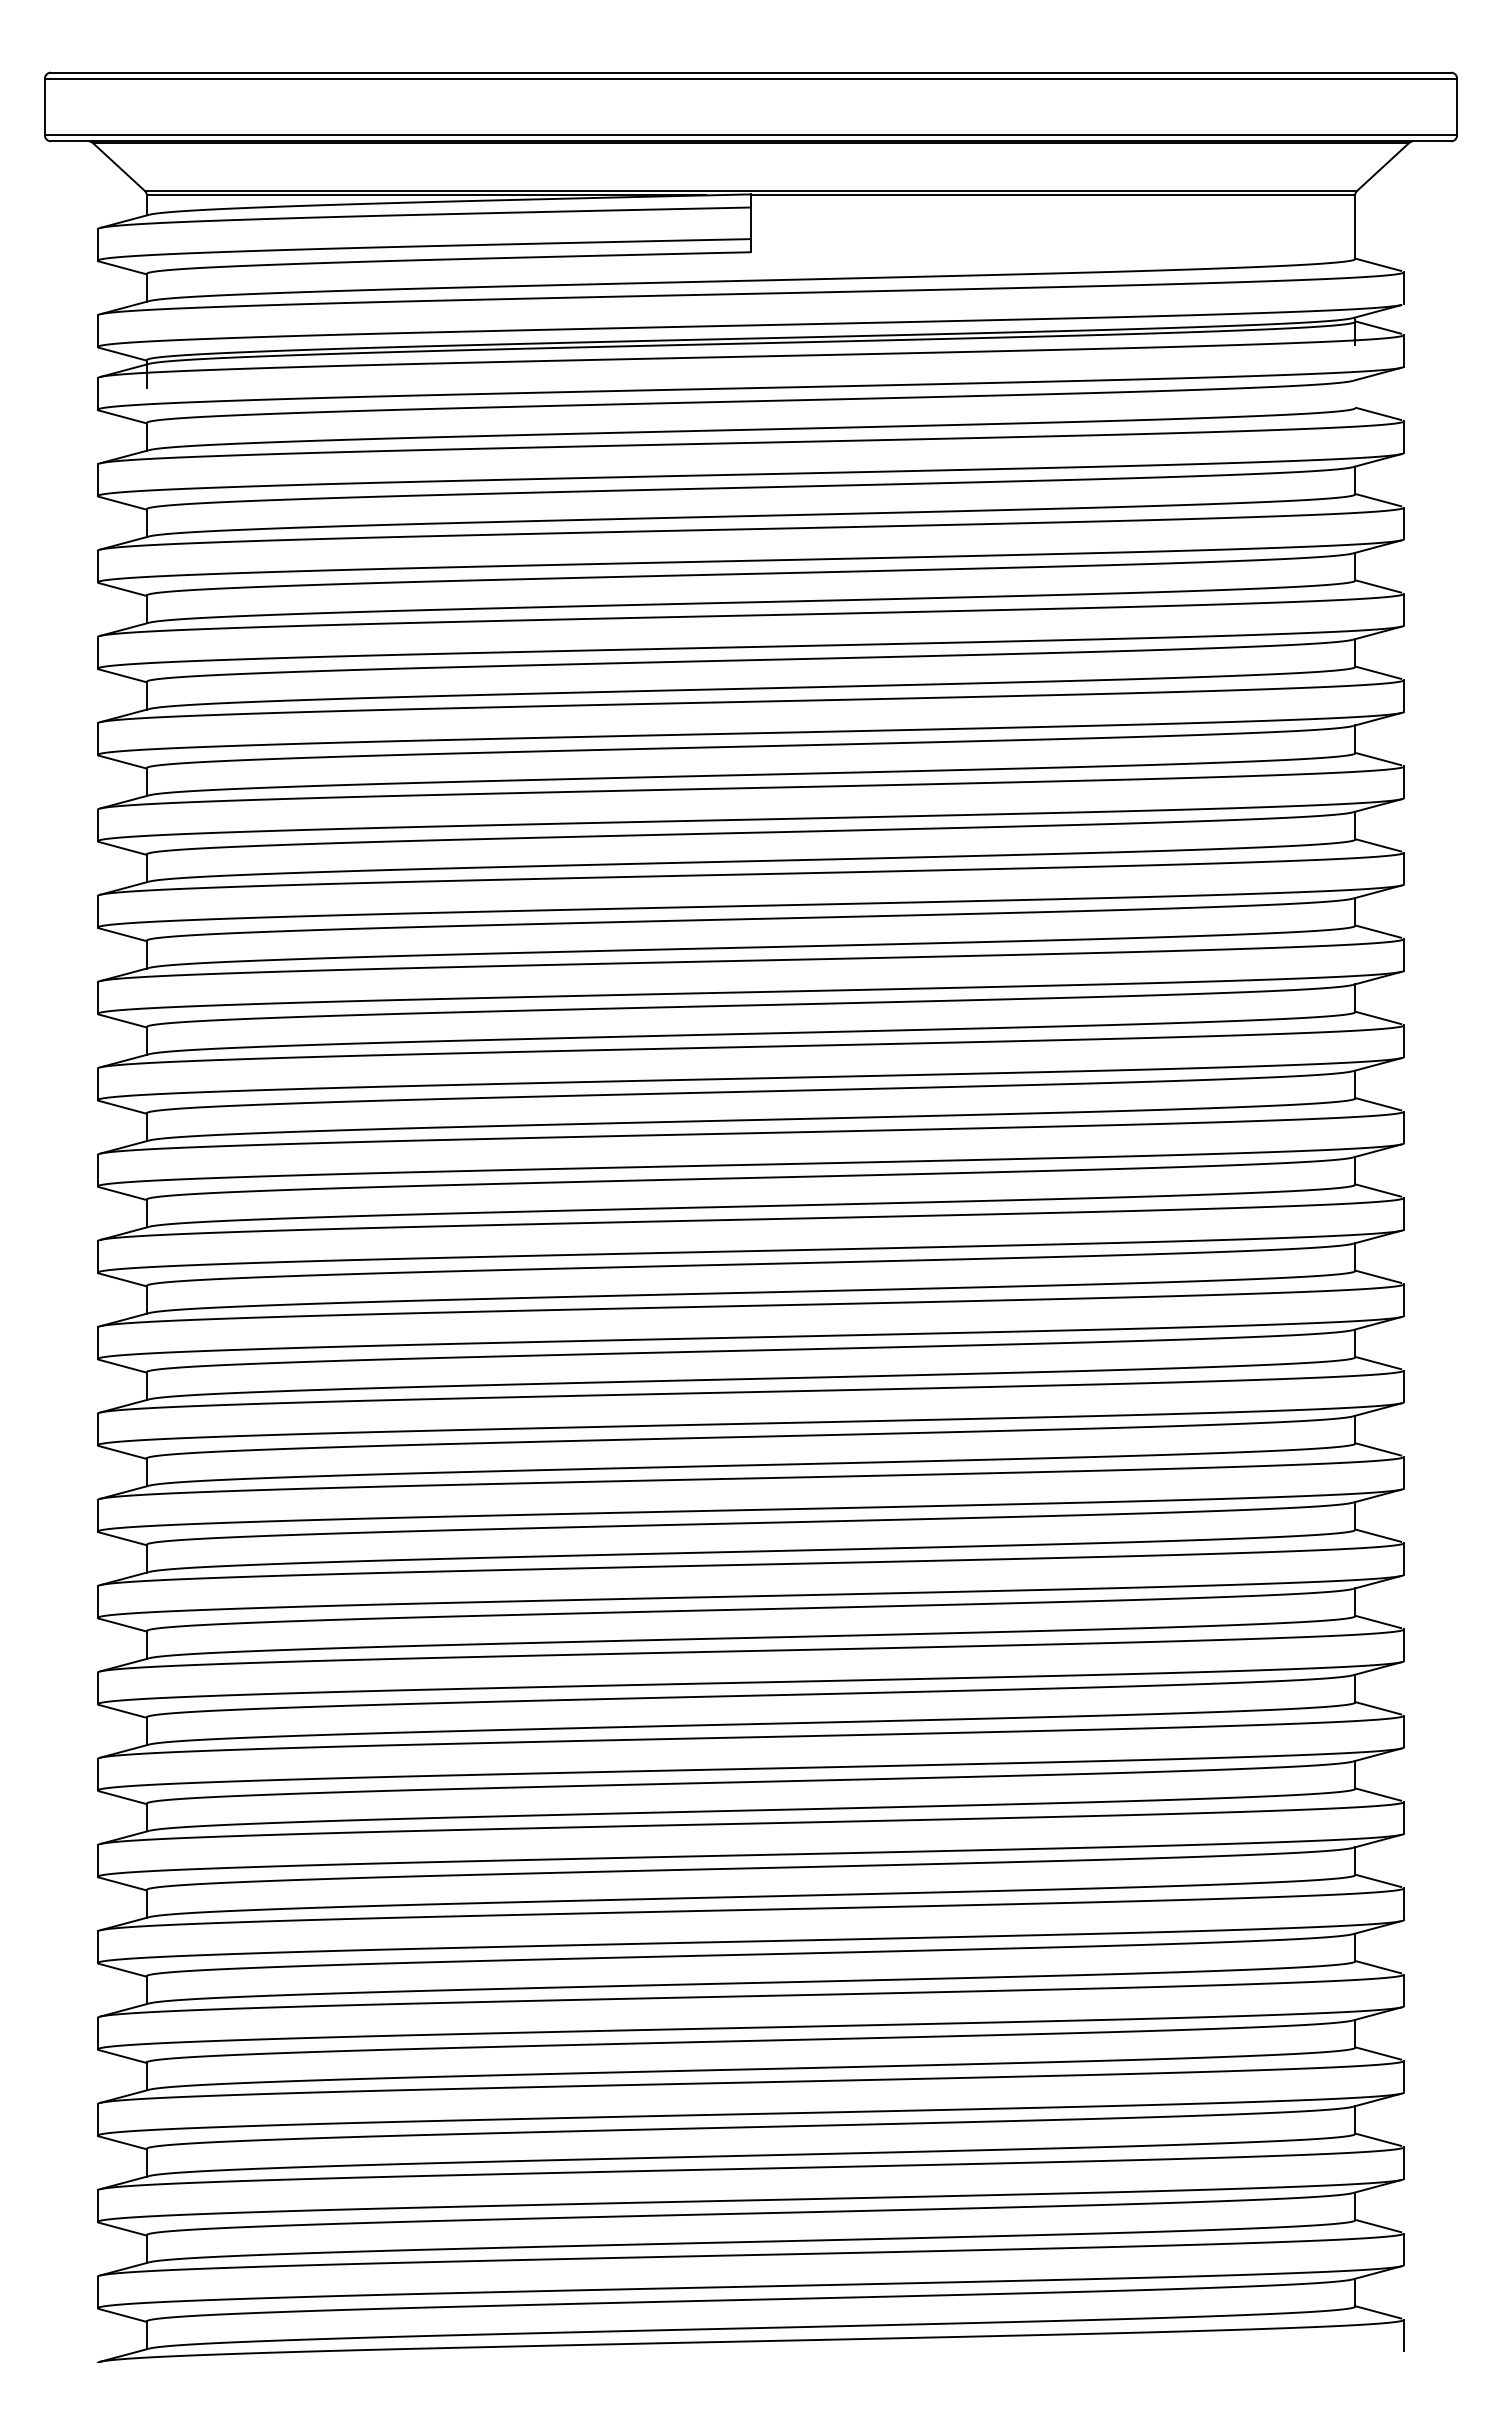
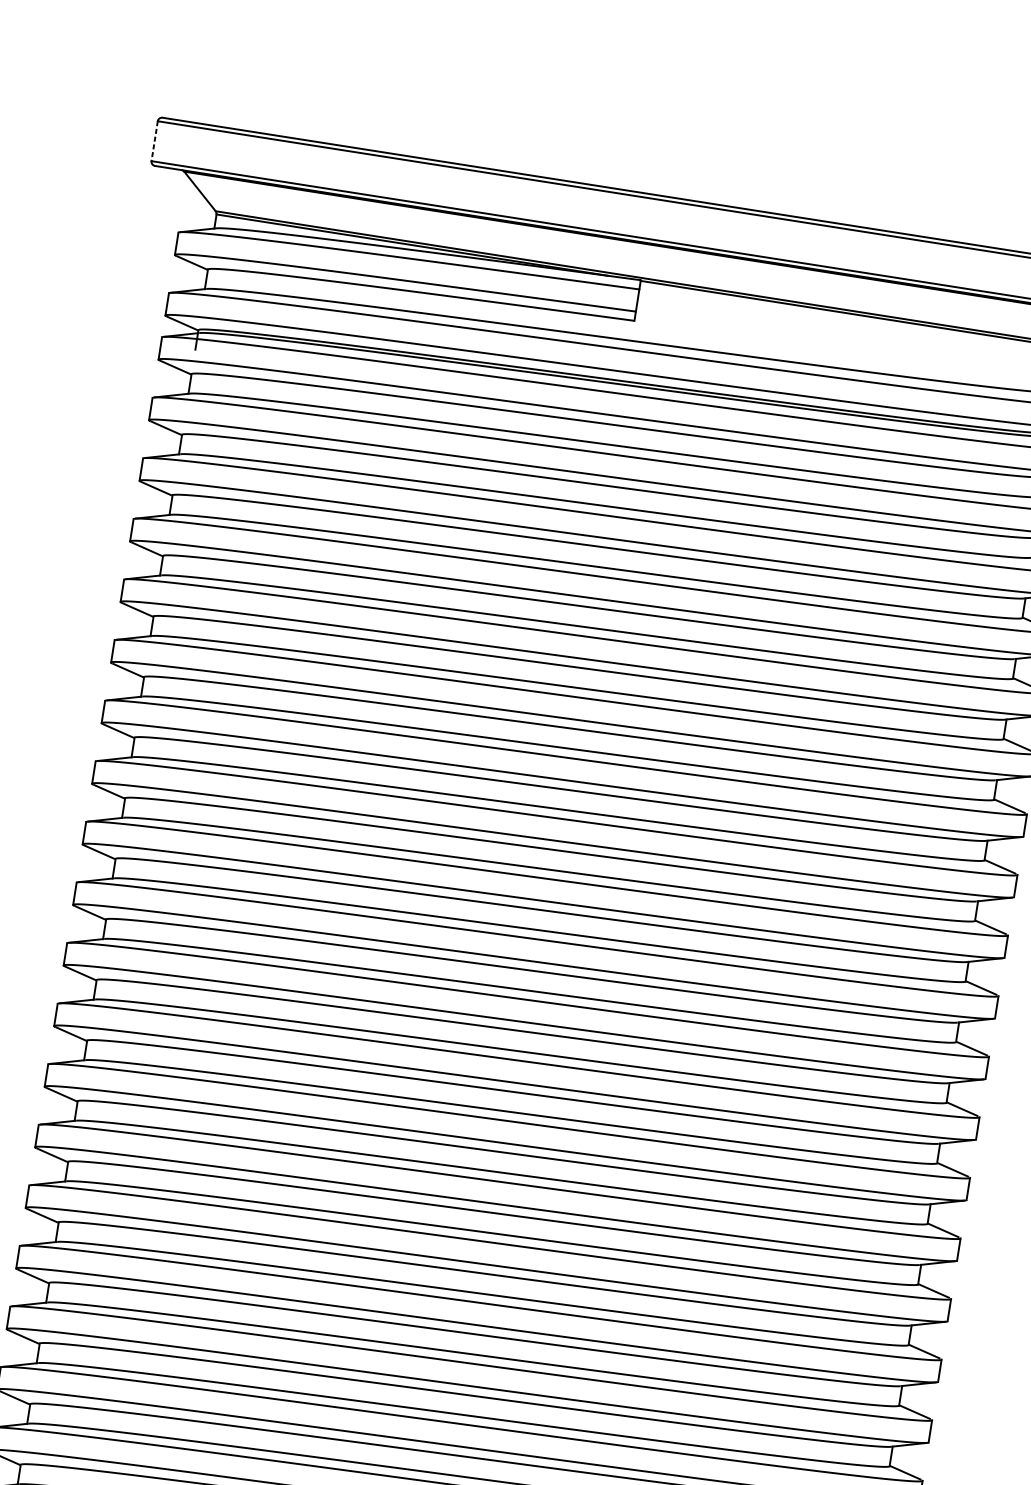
line: (44, 107) -> (154, 141), solid -> dashed

